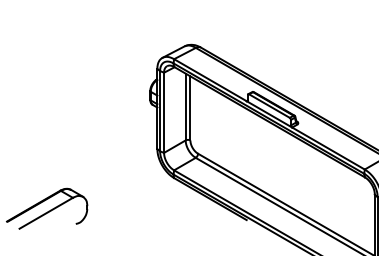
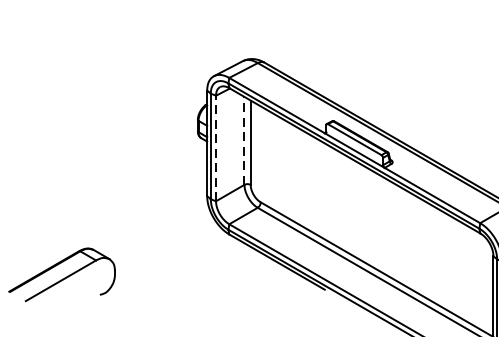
line: (185, 106) -> (244, 140), solid -> dashed
line: (164, 112) -> (216, 148), solid -> dashed

